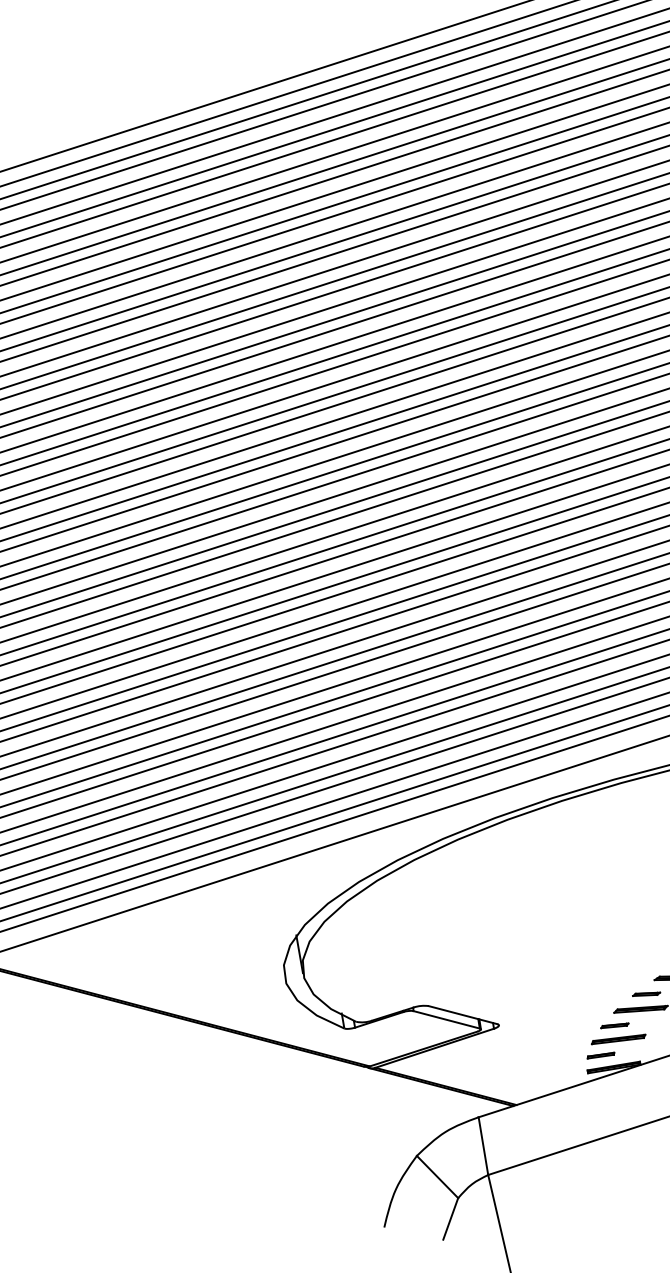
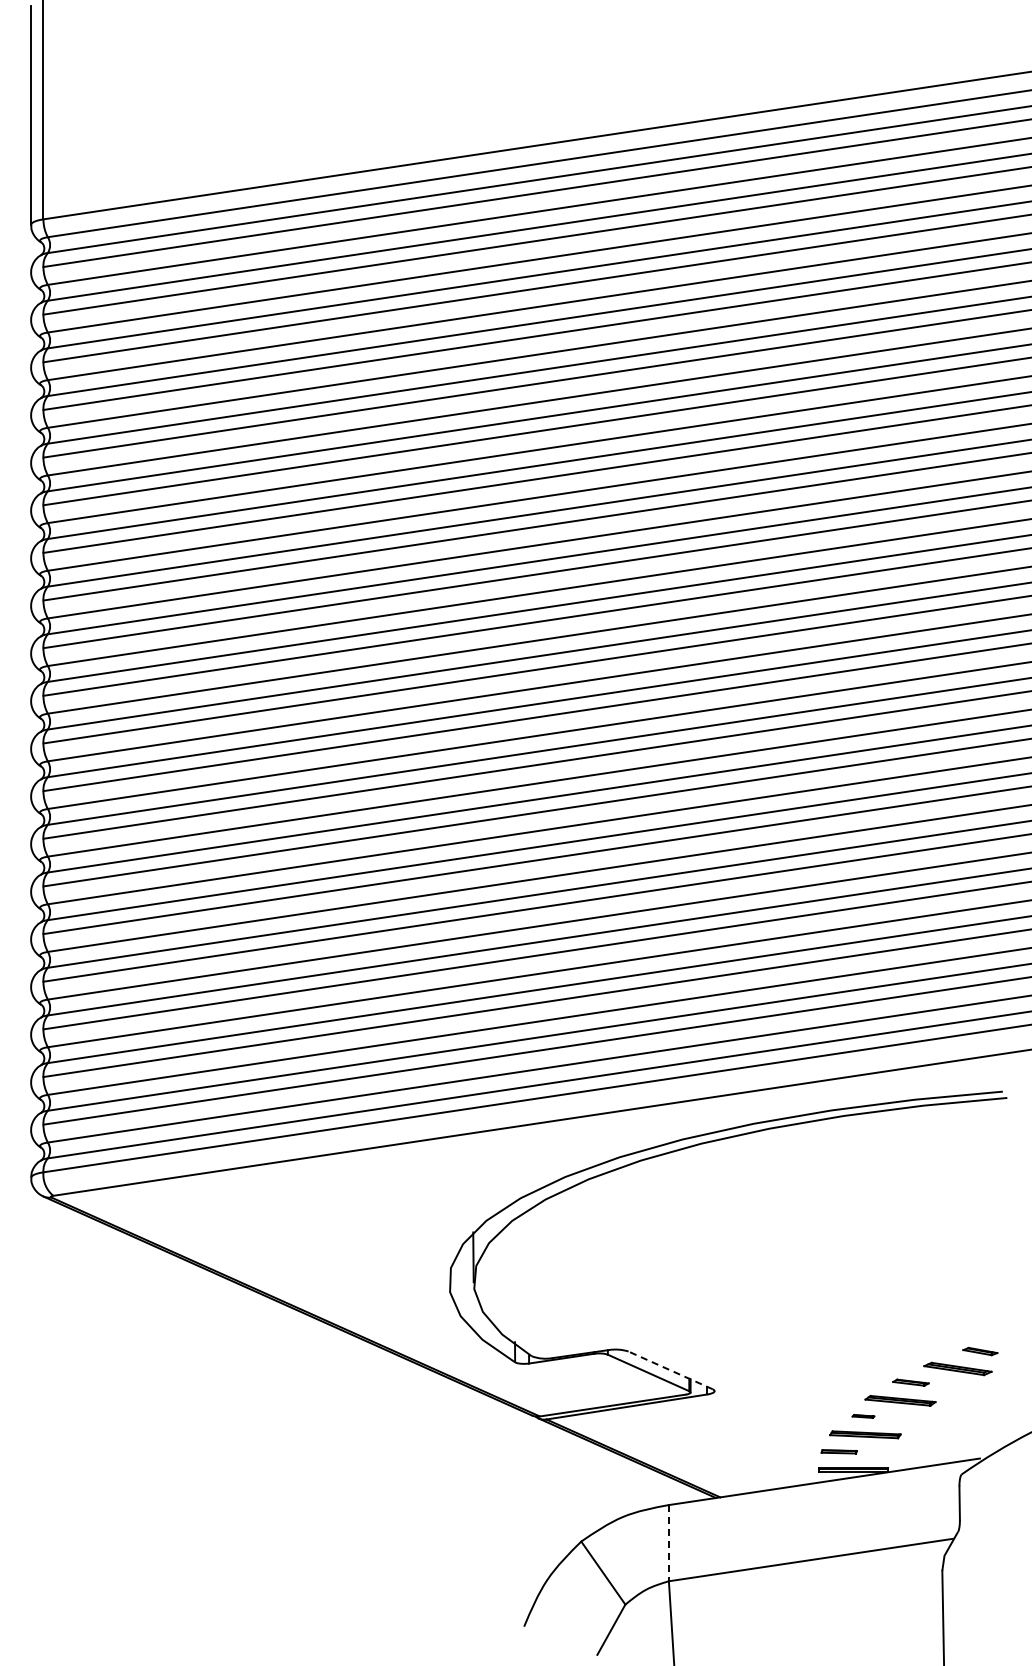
line: (463, 1015) -> (670, 1370), solid -> dashed
part: (614, 1025) -> (863, 1416), size x0.6
line: (483, 1146) -> (668, 1543), solid -> dashed

